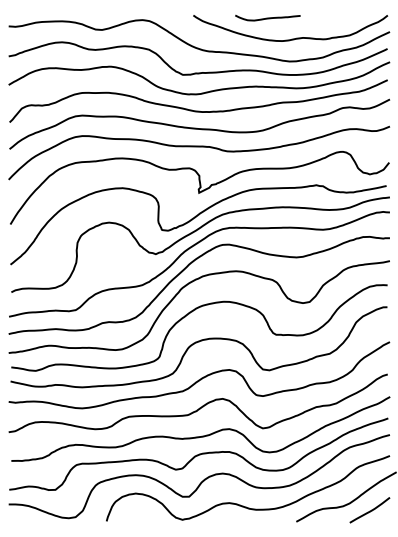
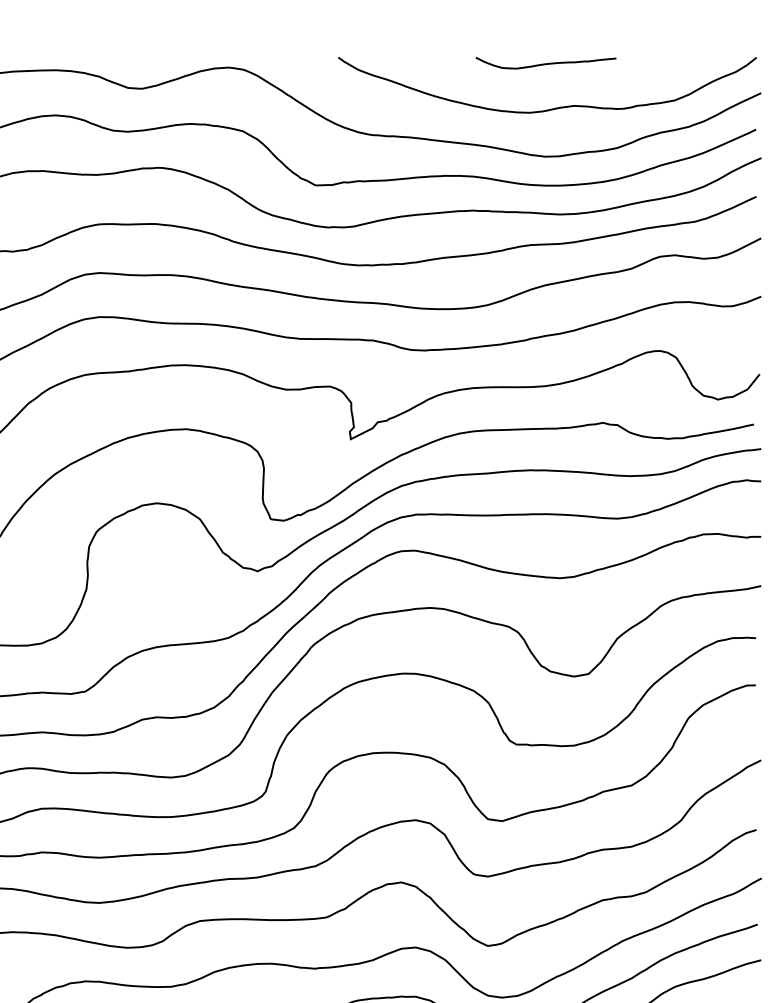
curve: (267, 17) -> (545, 61), moved

